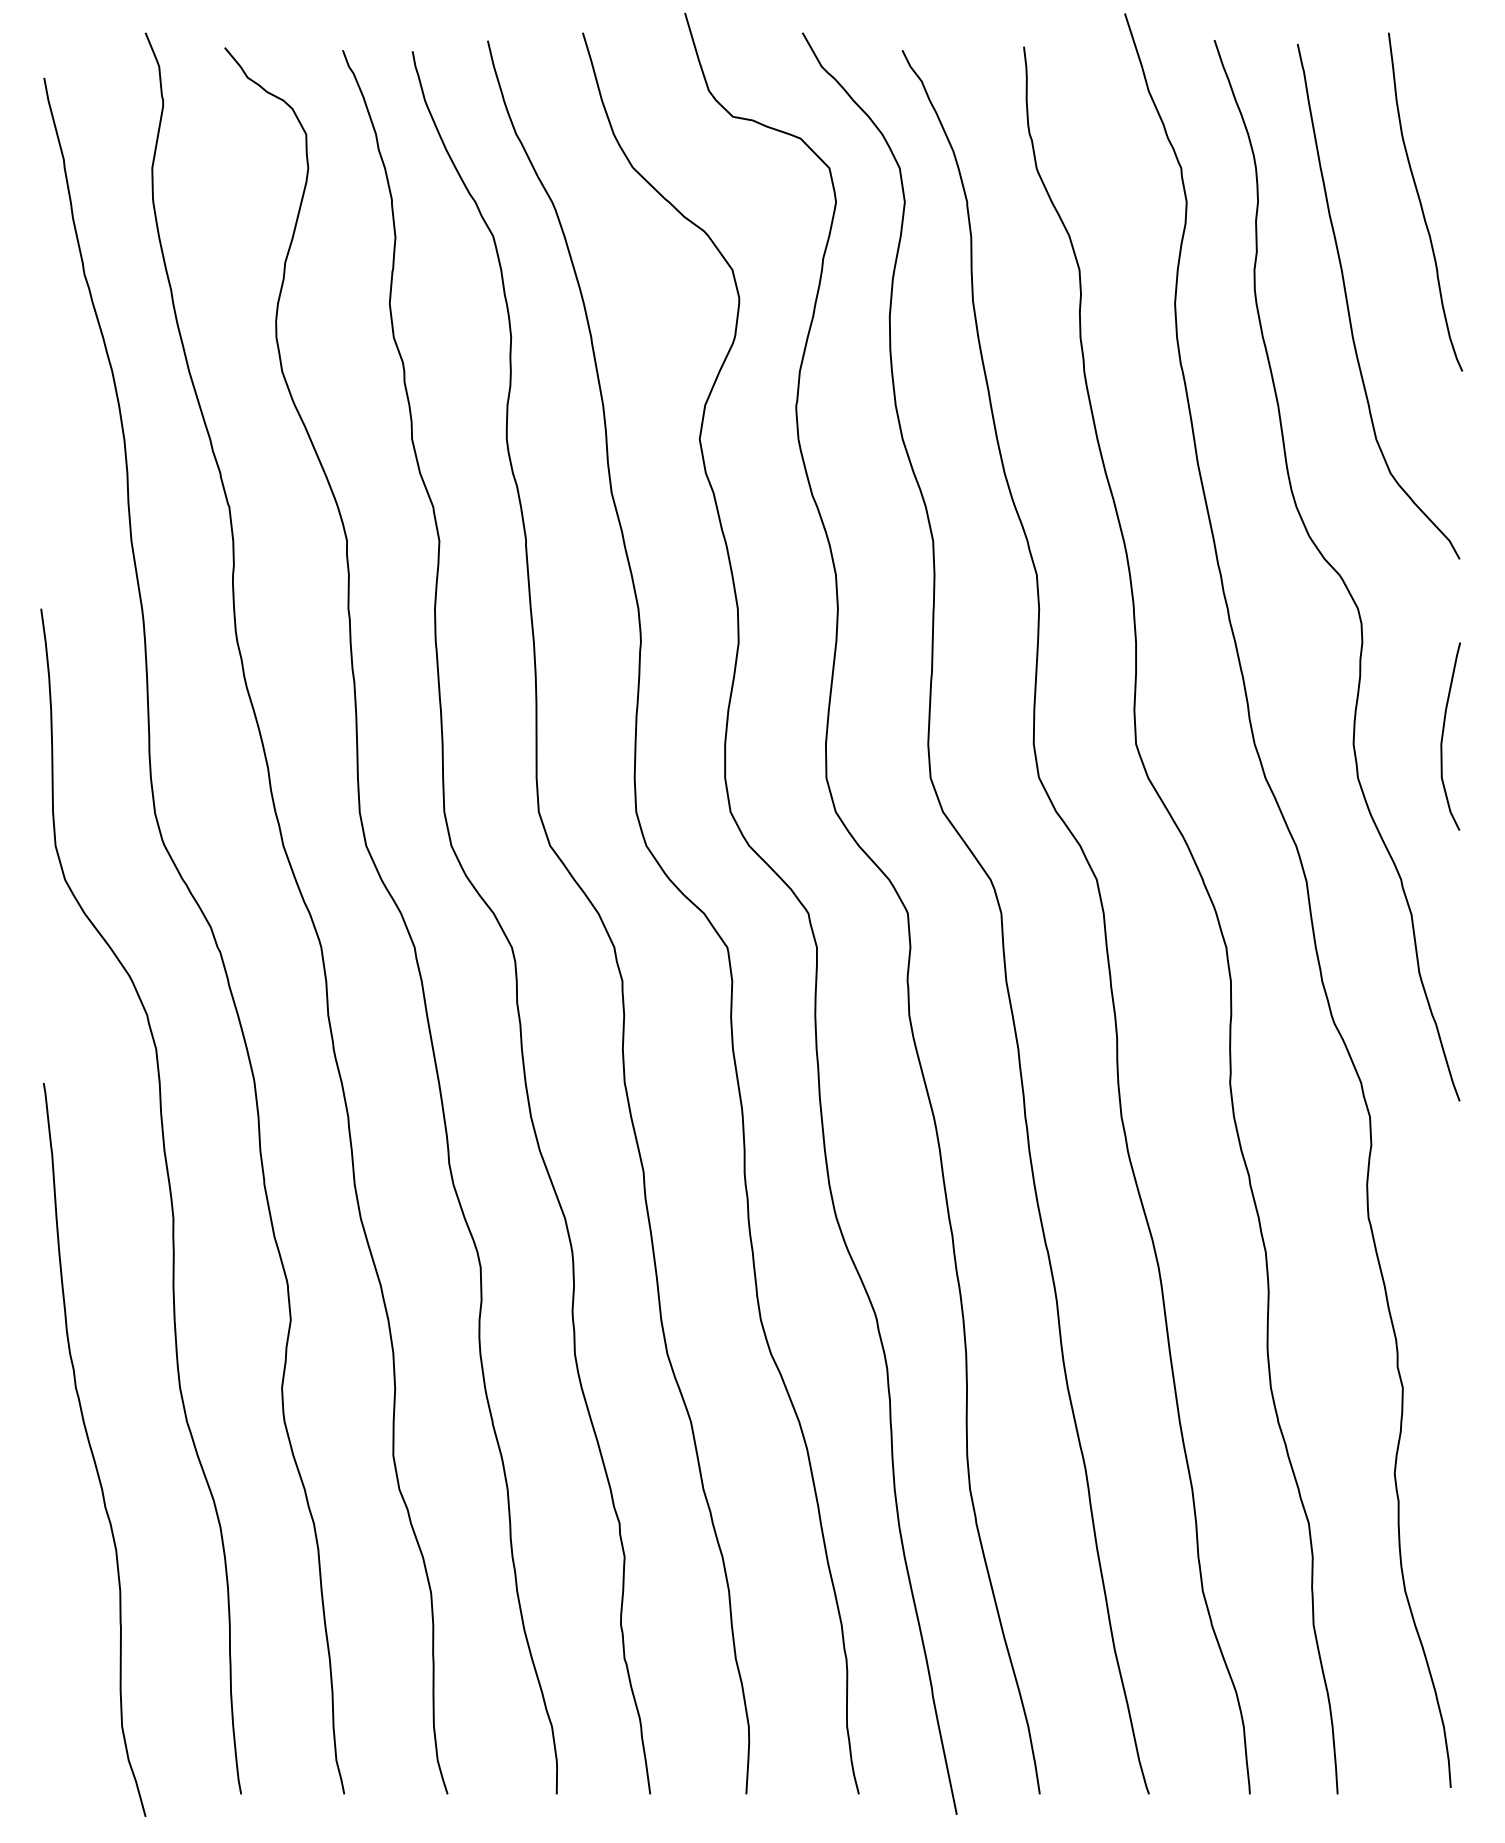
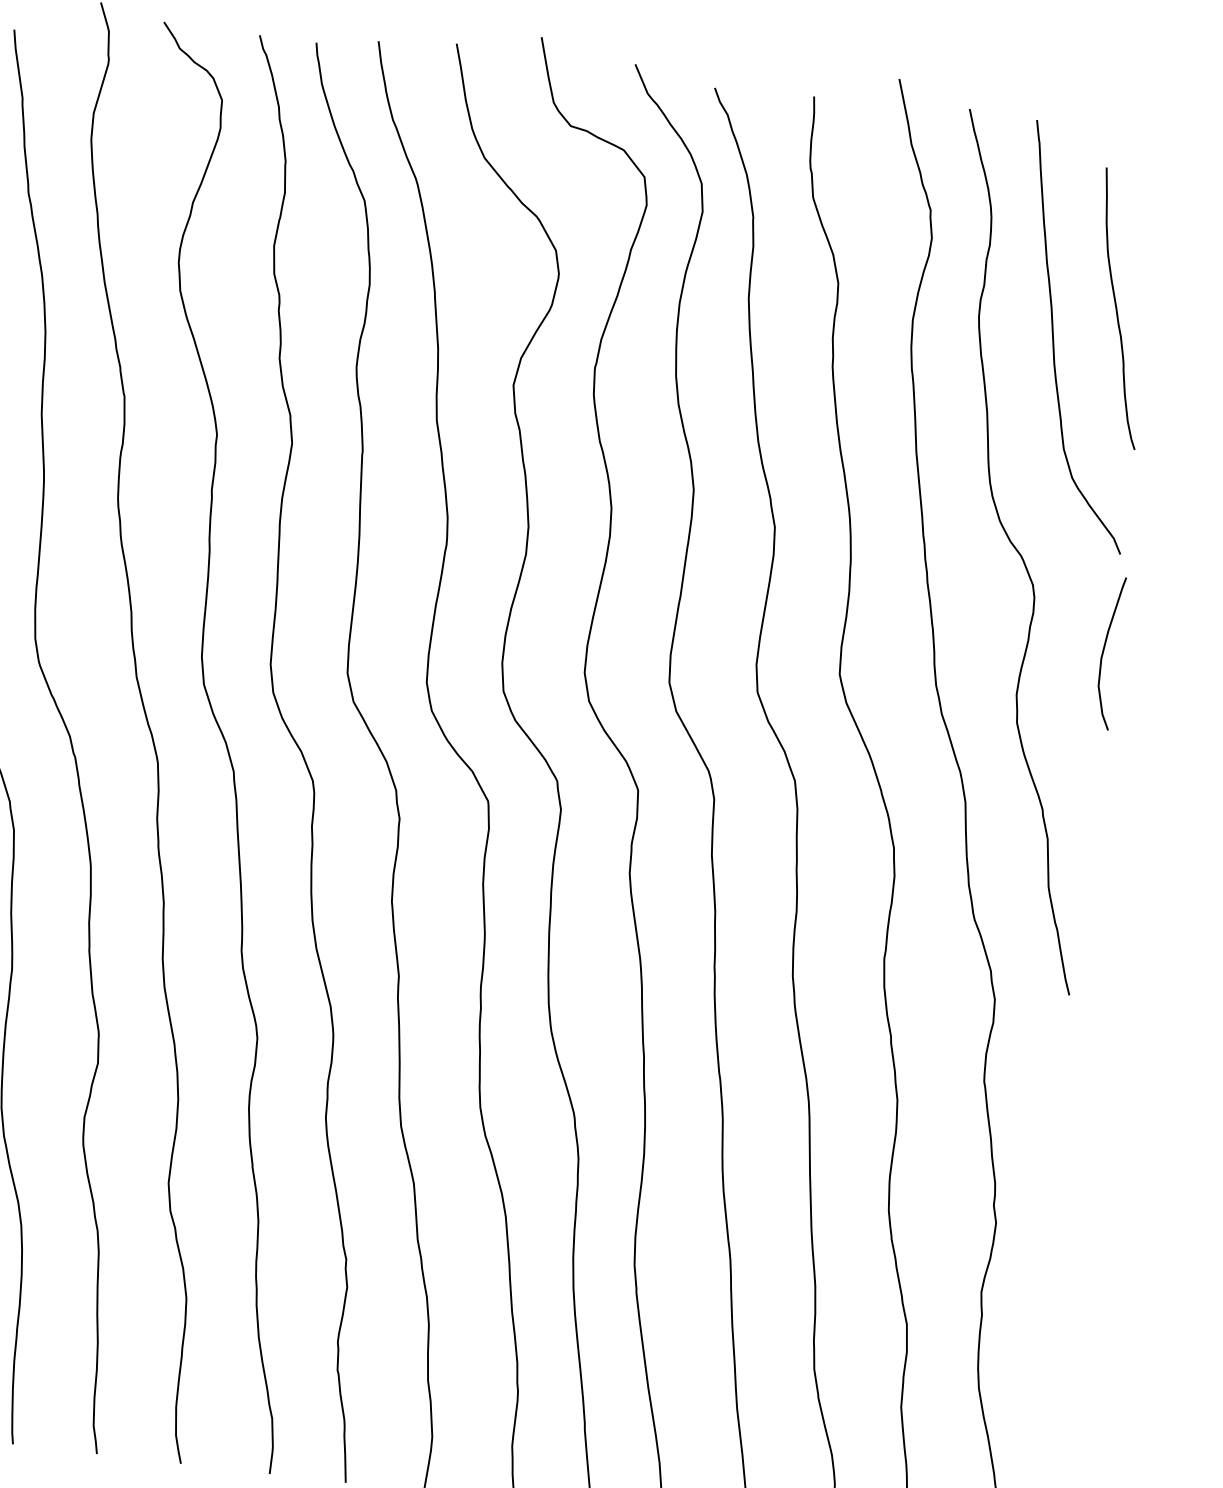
curve: (1421, 201) -> (1117, 307), moved
curve: (1443, 736) -> (1103, 652), moved

